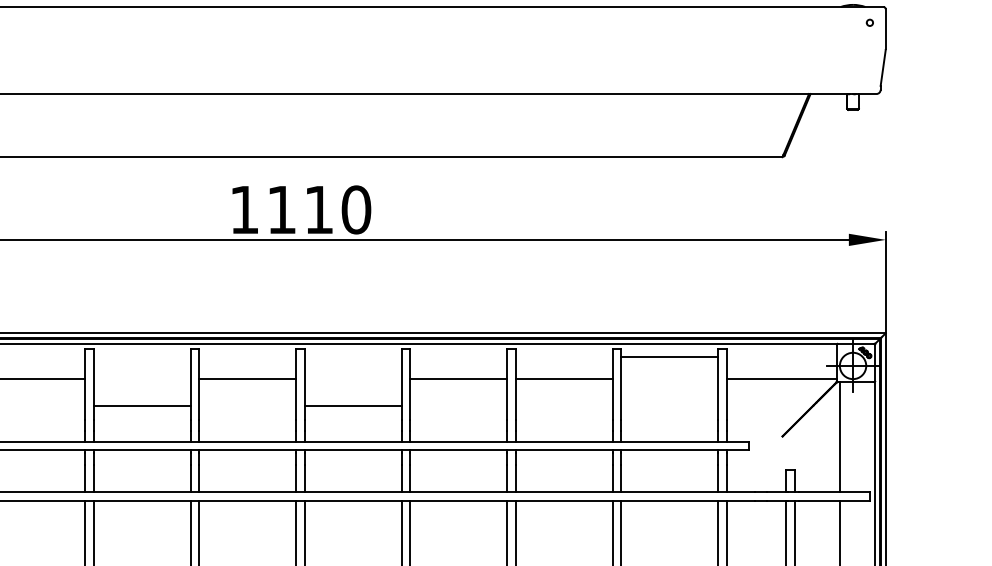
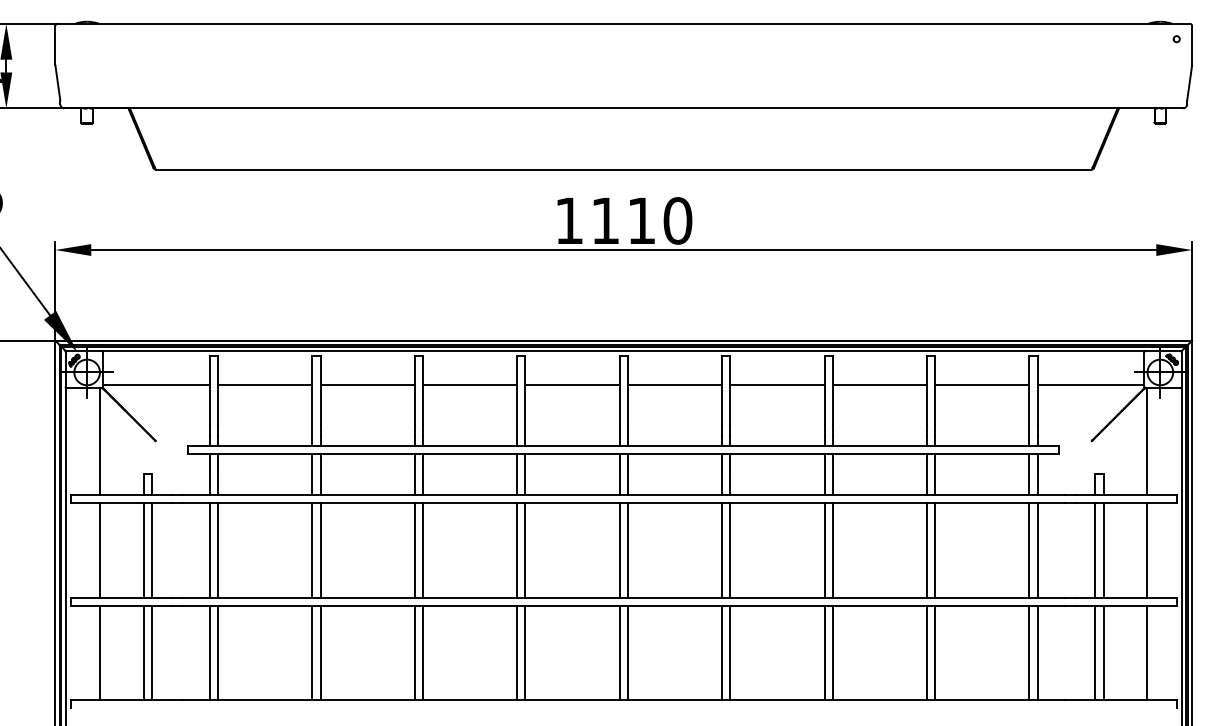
line: (669, 356) -> (982, 385), moved
line: (141, 406) -> (469, 385), moved
line: (352, 406) -> (674, 385), moved

